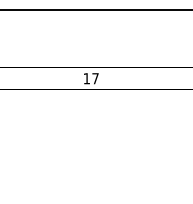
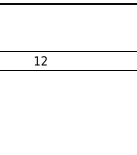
text: (95, 78) -> (44, 60), 17 -> 12

